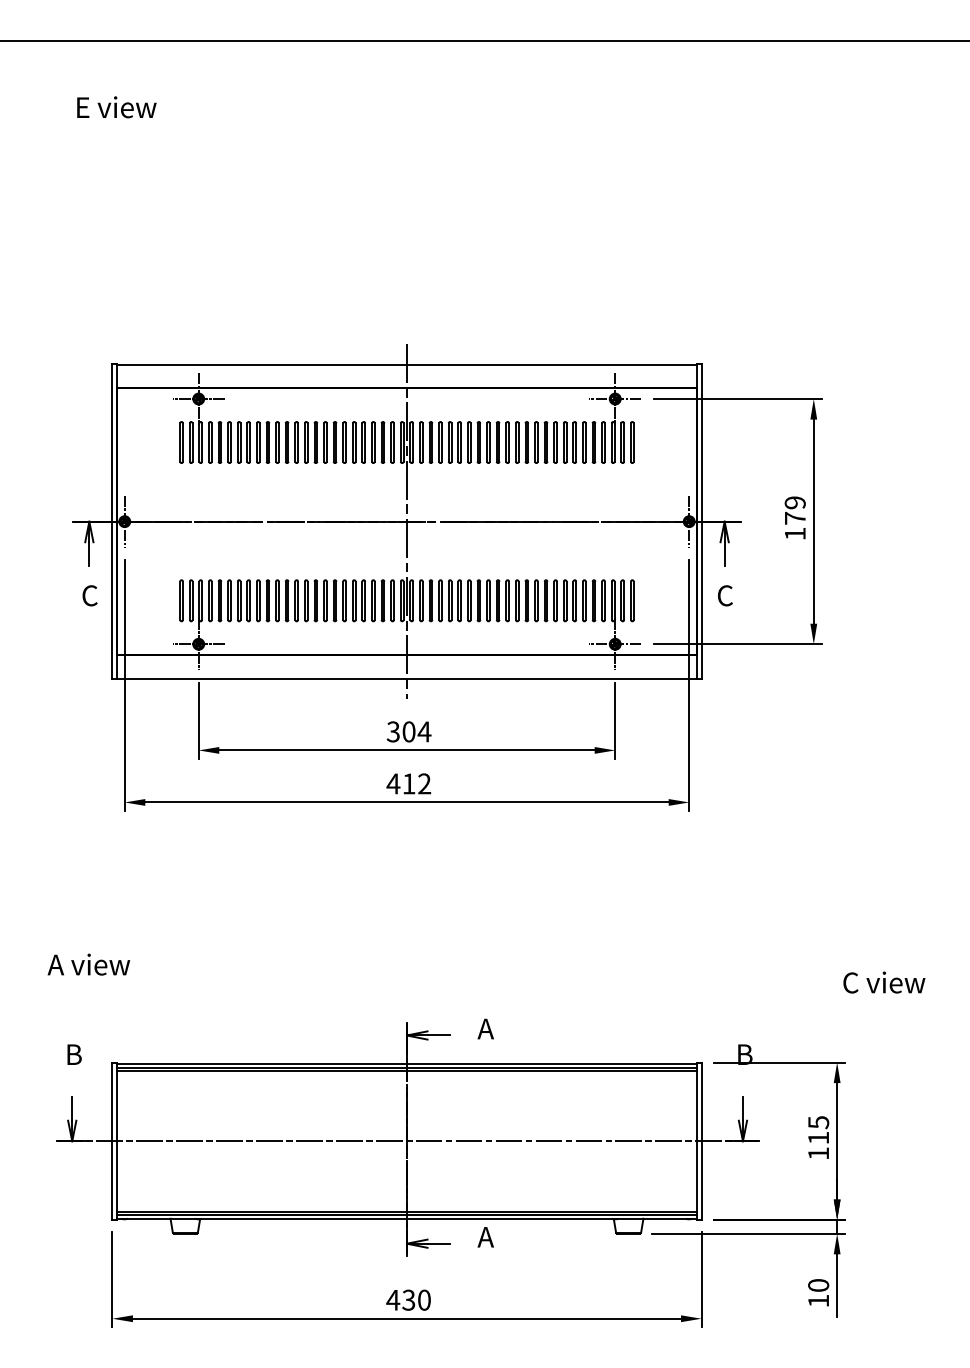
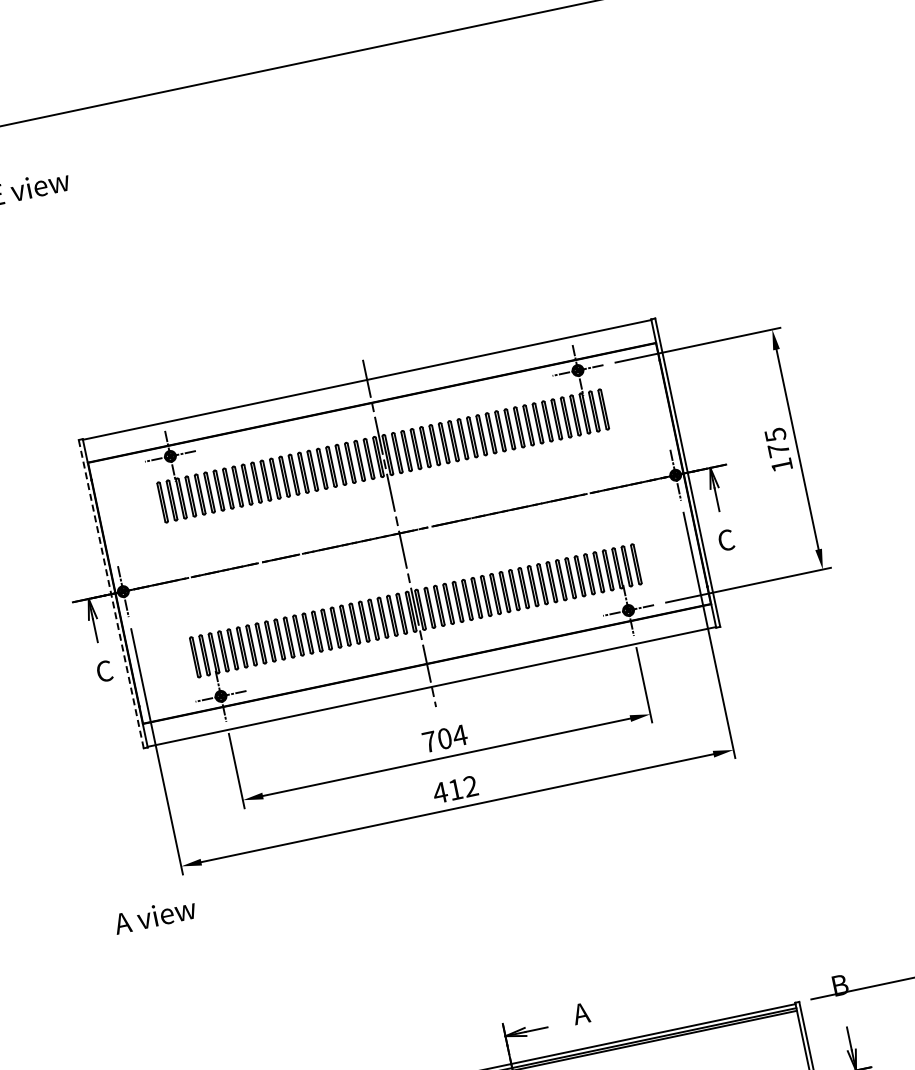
text: (794, 502) -> (774, 434), 179 -> 175
line: (112, 521) -> (111, 594), solid -> dashed
text: (392, 731) -> (428, 741), 304 -> 704
text: (88, 964) -> (154, 915), moved

